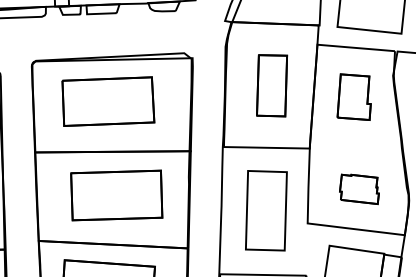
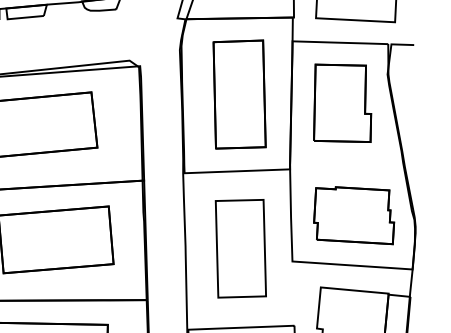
part: (271, 85) -> (238, 94), size x1.43
part: (353, 96) -> (340, 102), size x1.43
part: (359, 189) -> (353, 216), size x1.67

